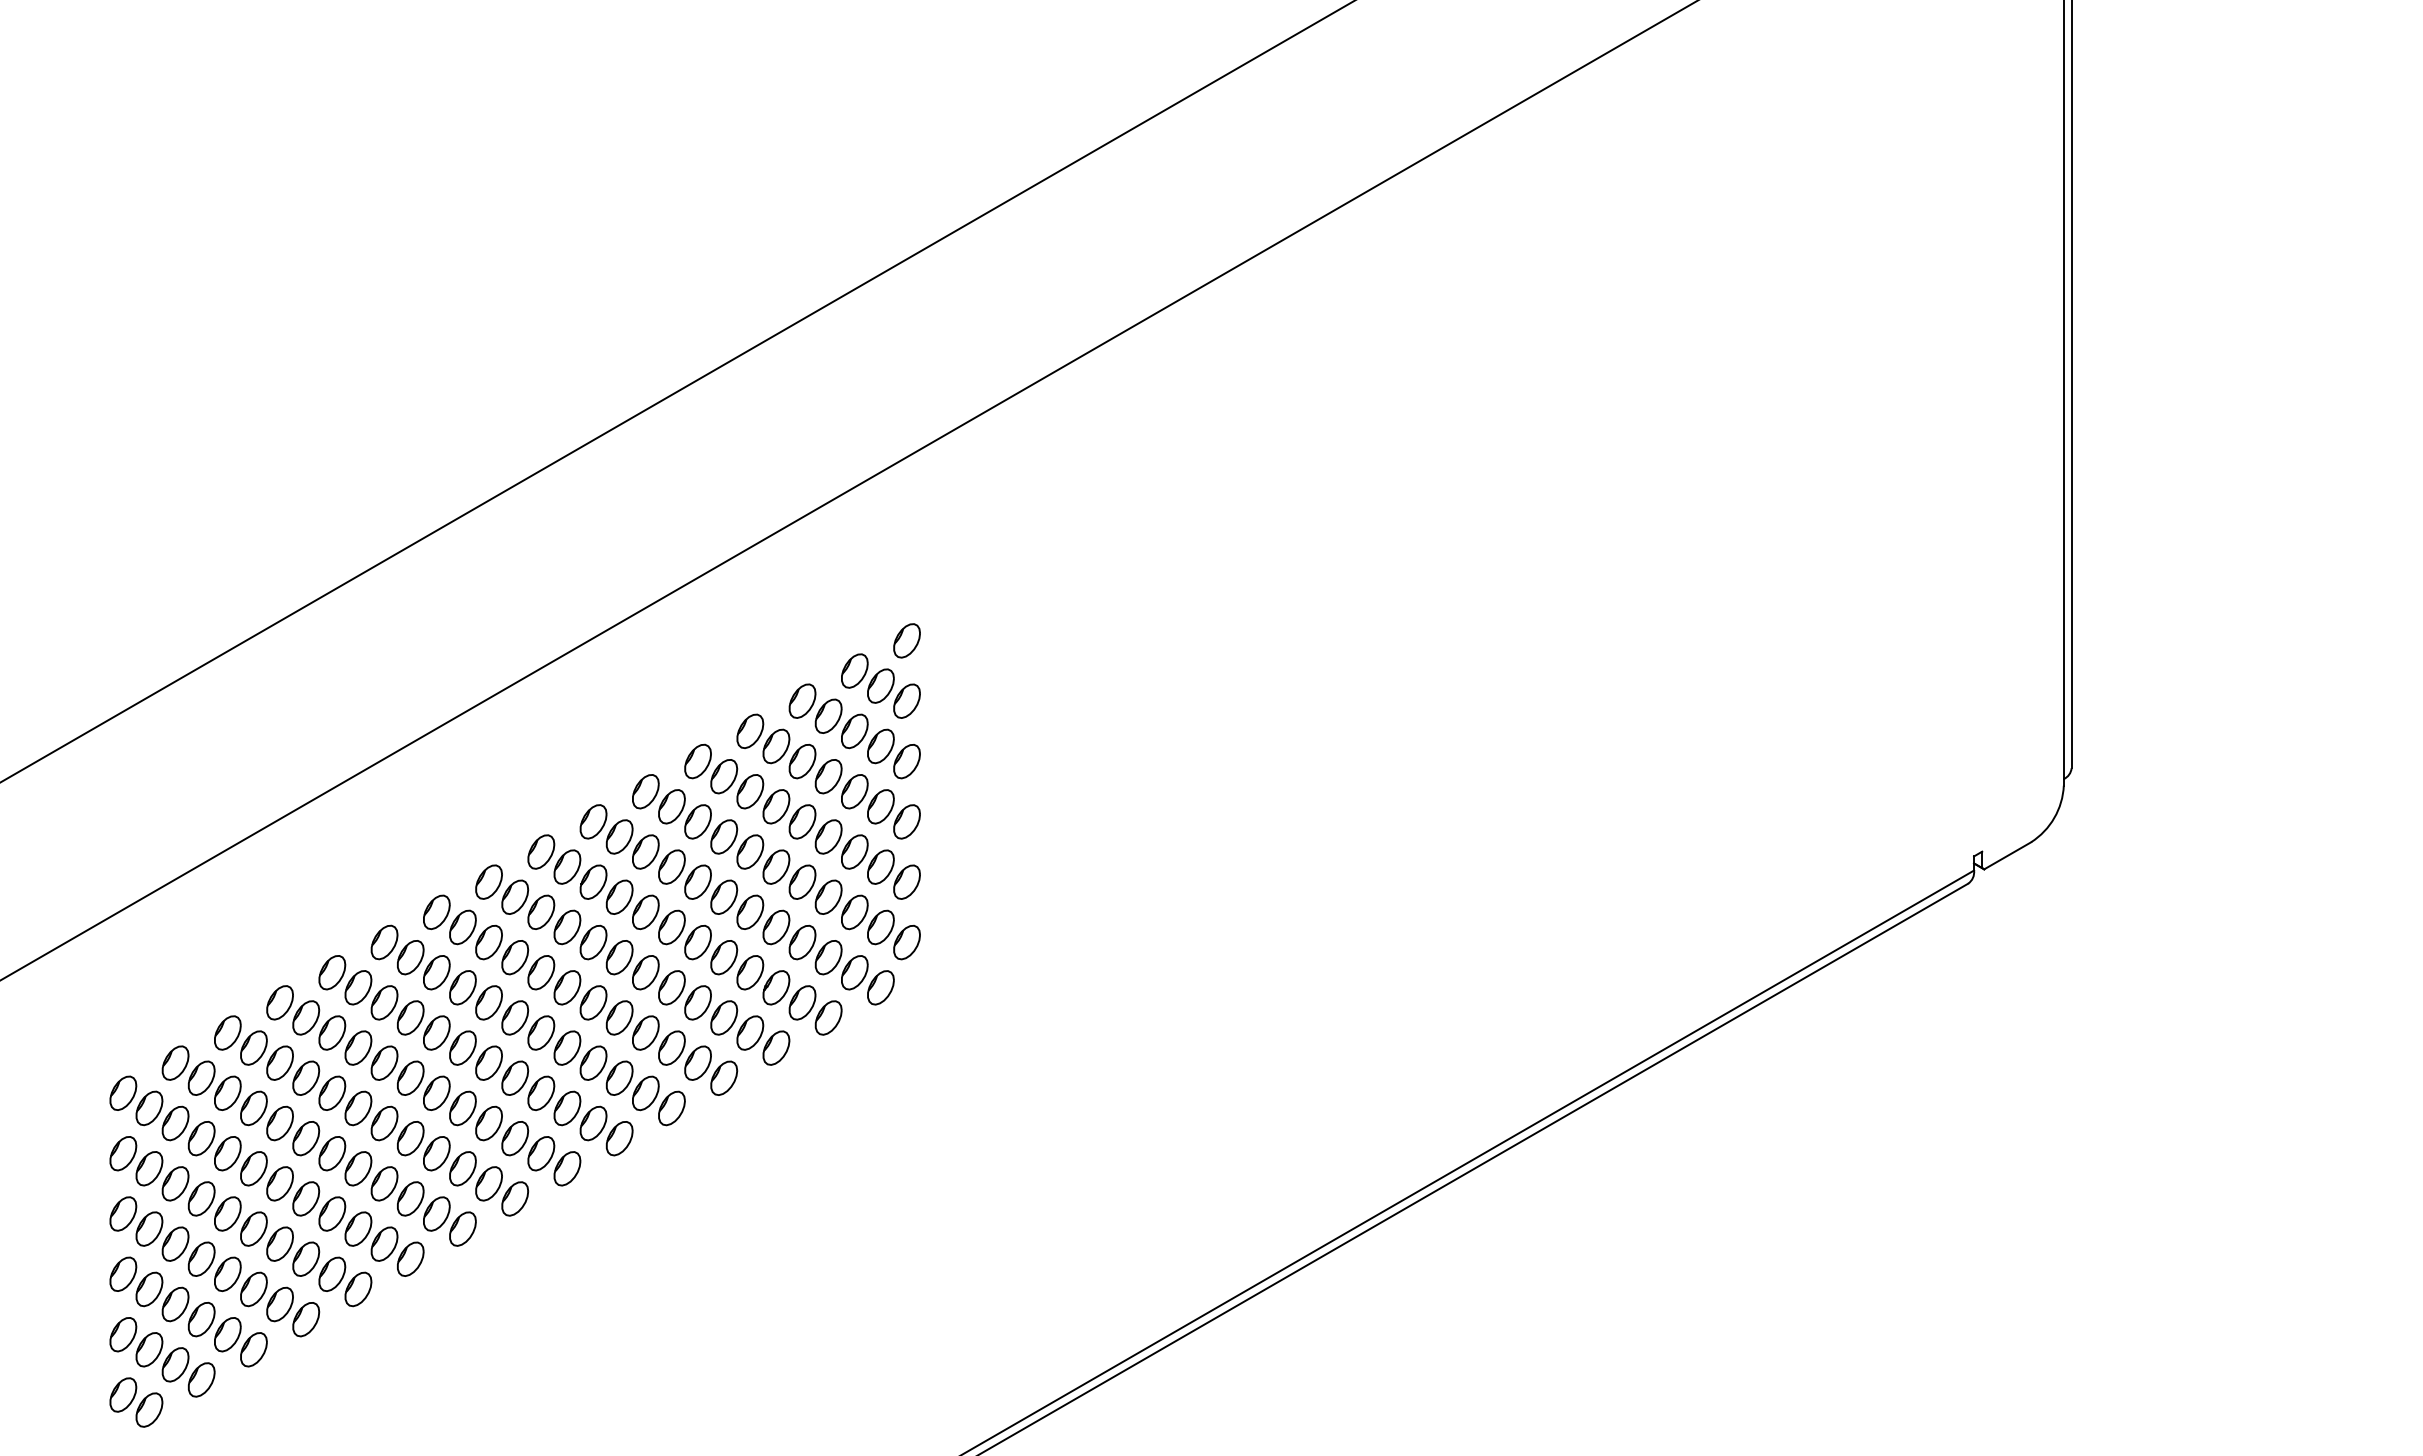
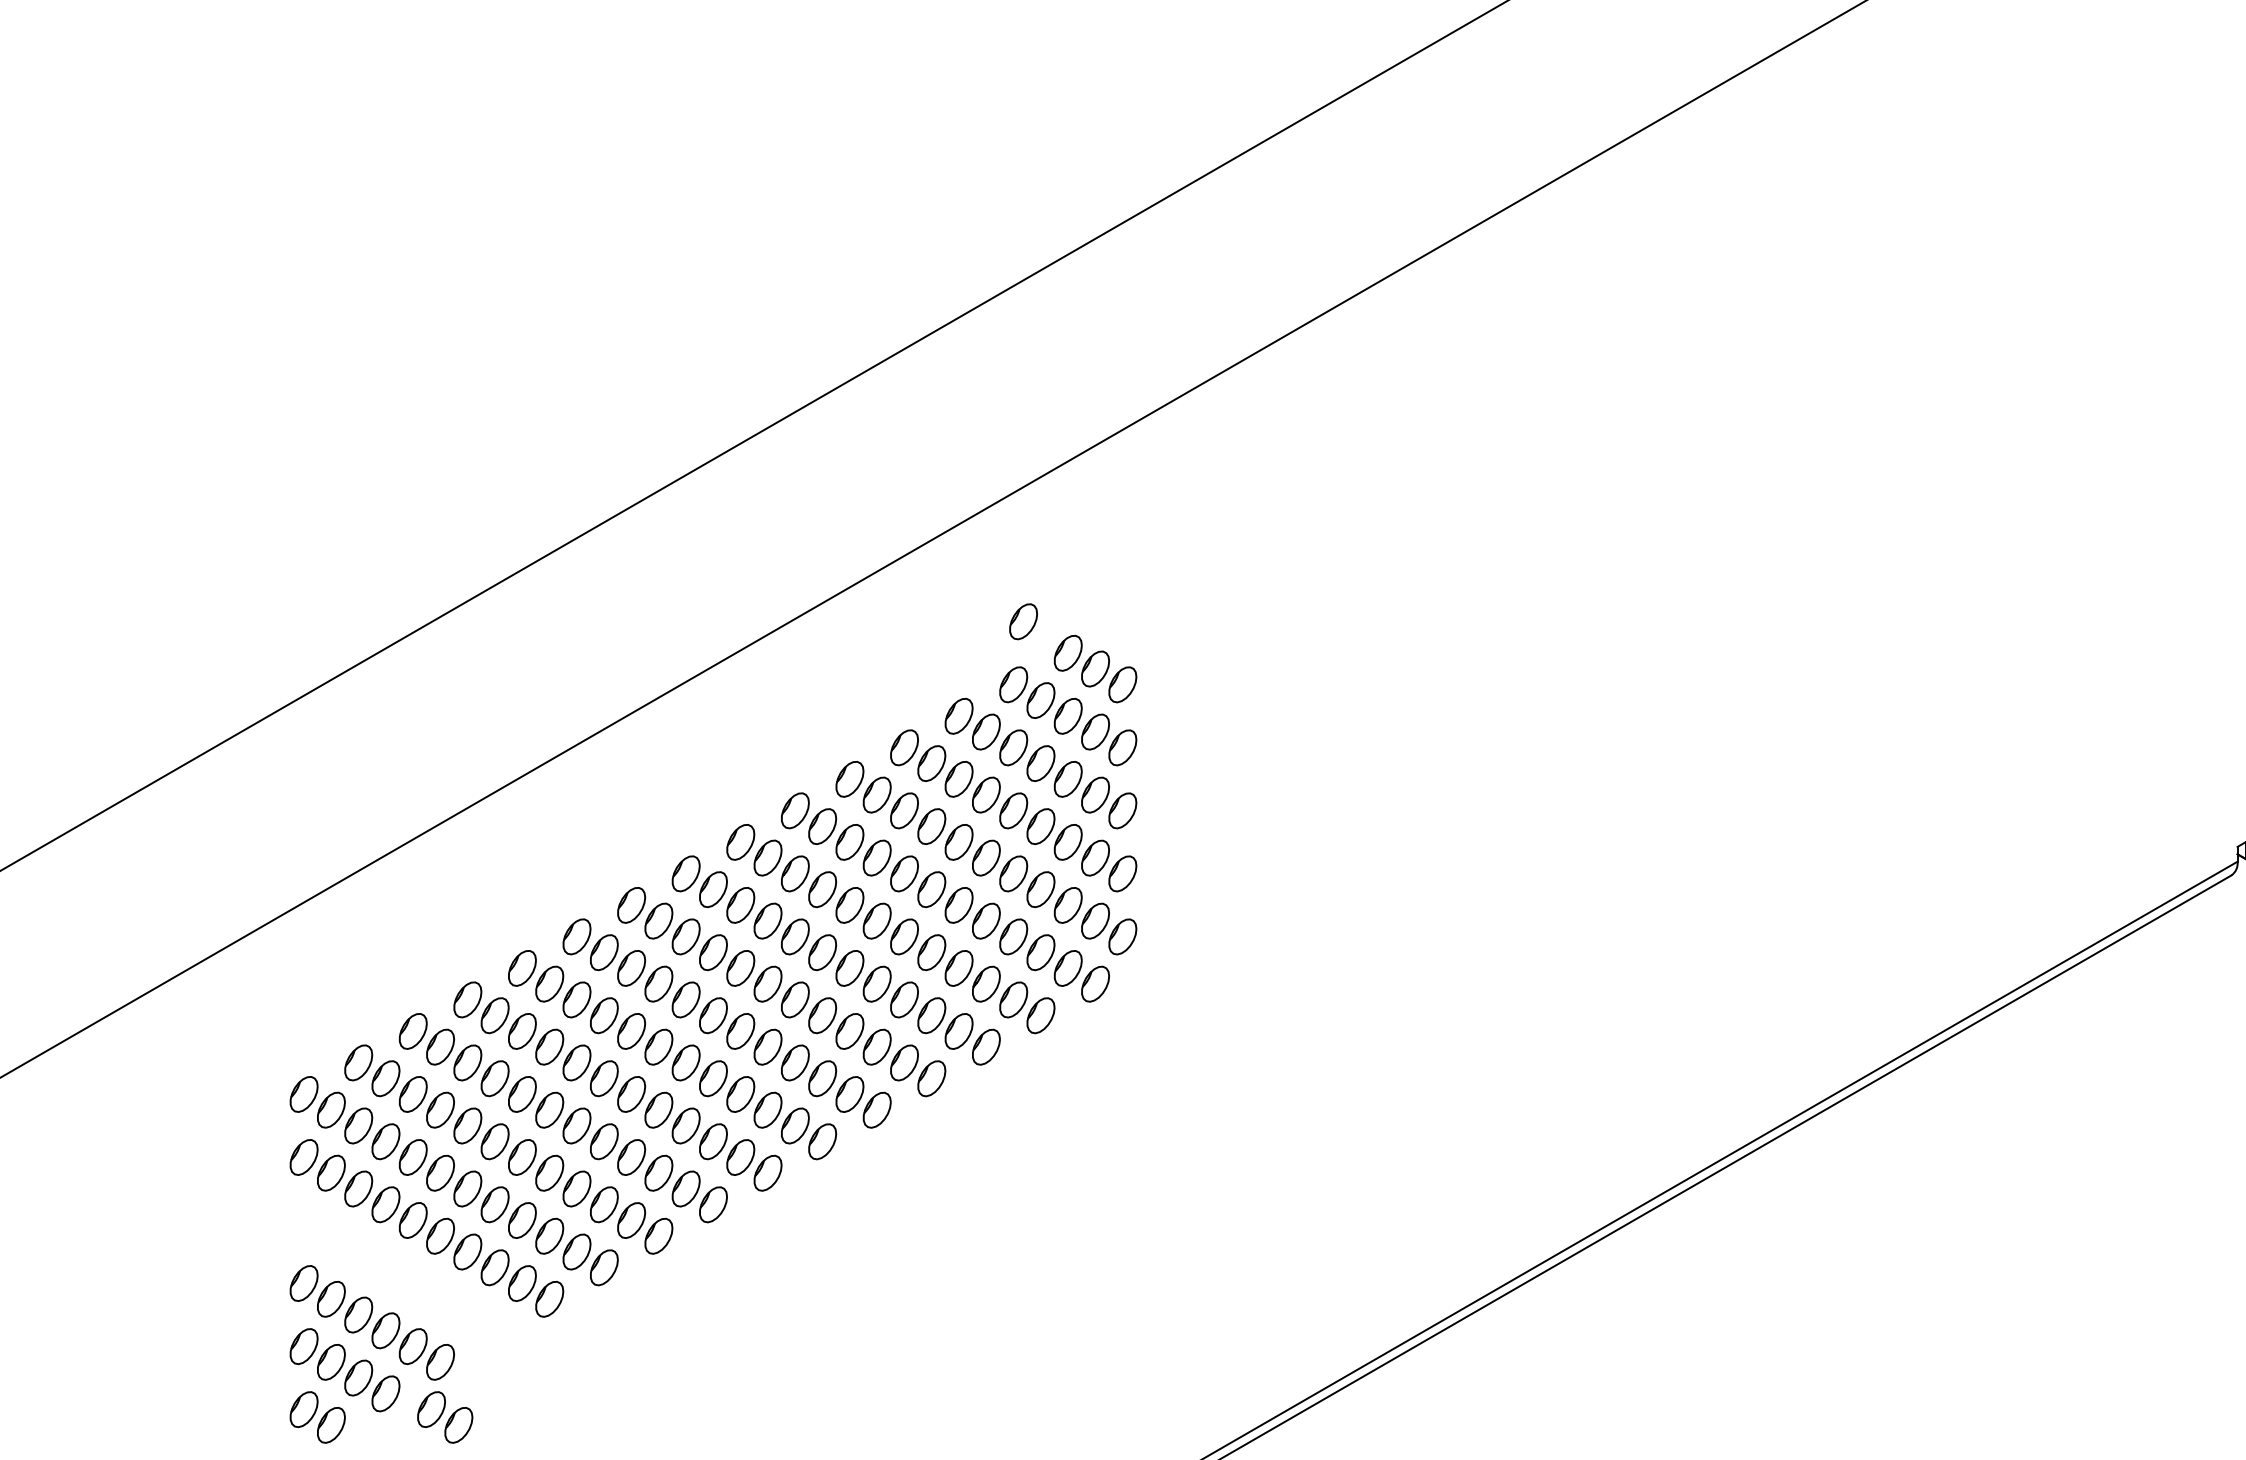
part: (906, 640) -> (1023, 621), moved
part: (214, 1266) -> (399, 1275), removed
part: (258, 1402) -> (445, 1417), added

